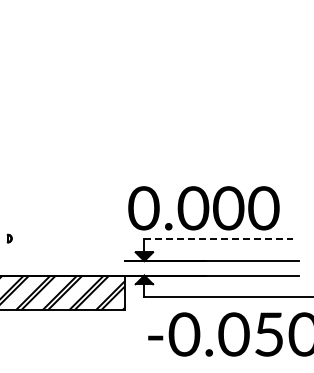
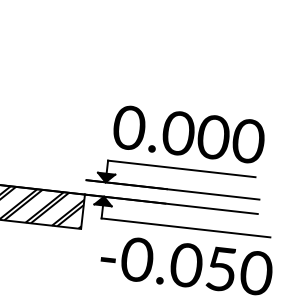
text: (203, 208) -> (188, 134), moved
line: (219, 239) -> (182, 169), dashed -> solid

